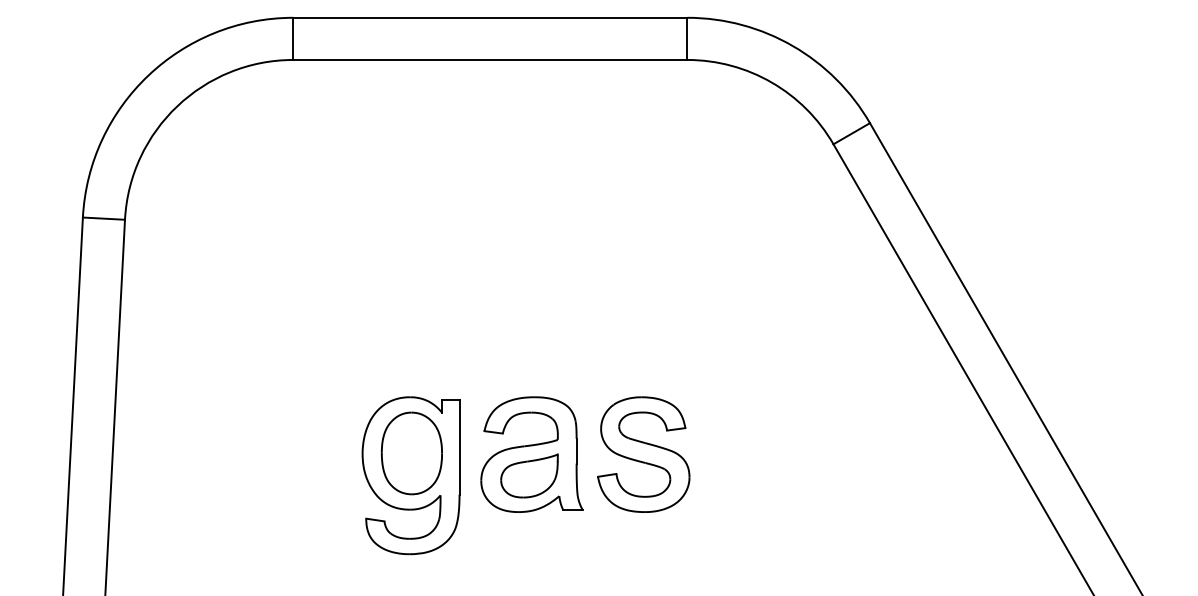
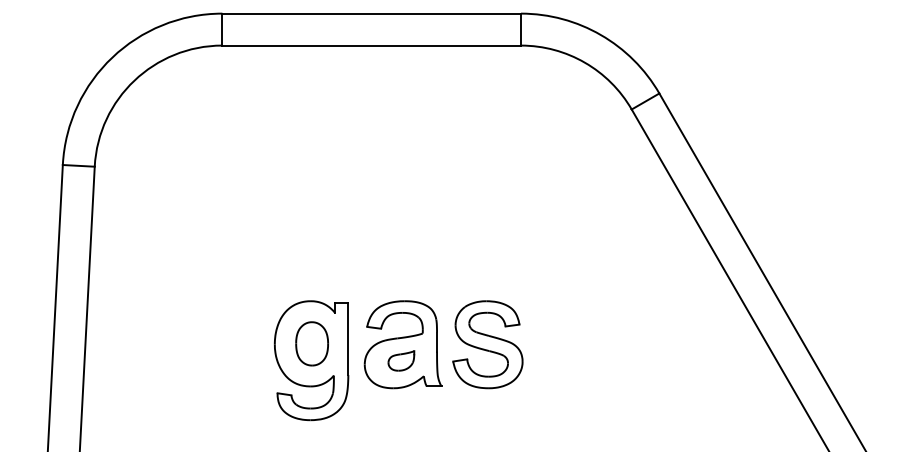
part: (410, 453) -> (311, 343), size x0.7
part: (529, 475) -> (401, 360), size x0.6

